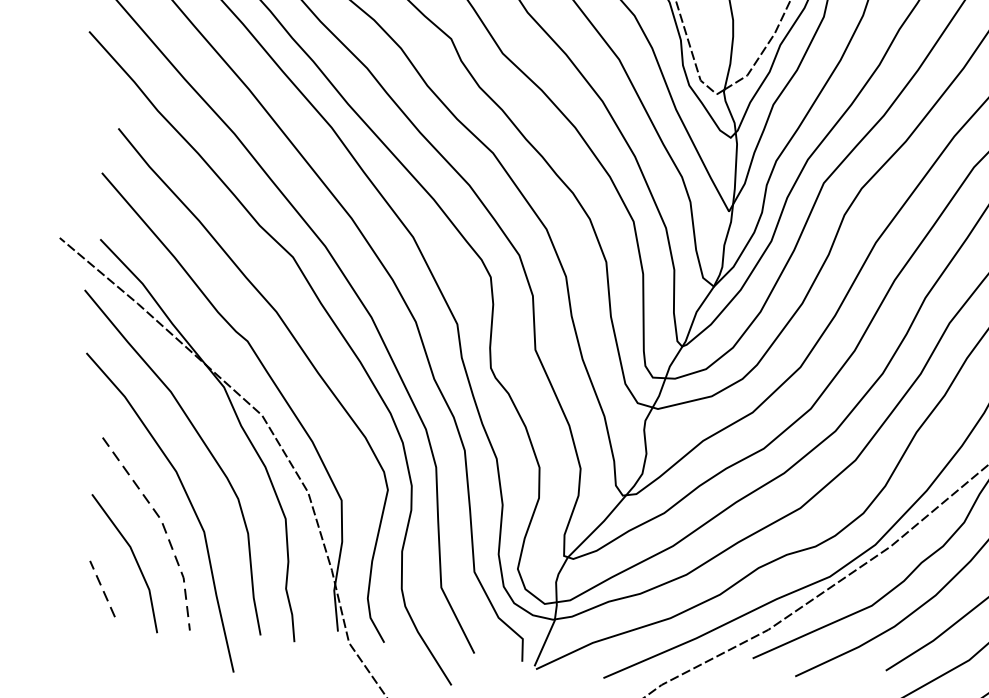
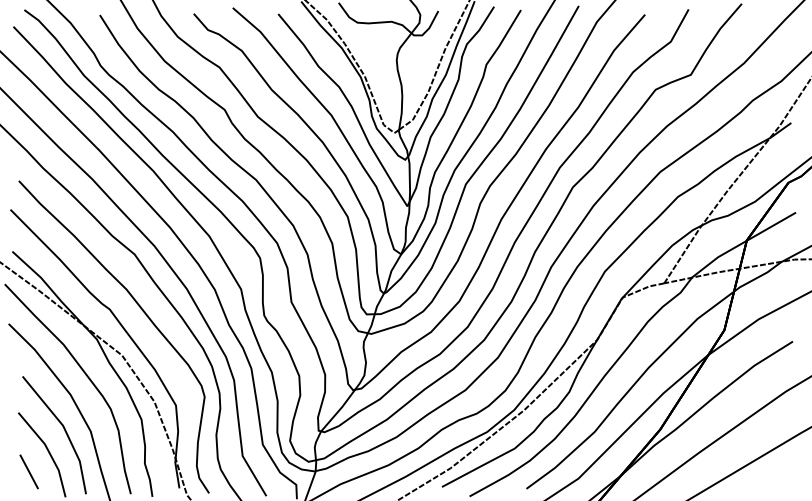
line: (164, 527) -> (65, 430), dashed -> solid
line: (101, 588) -> (28, 471), dashed -> solid

